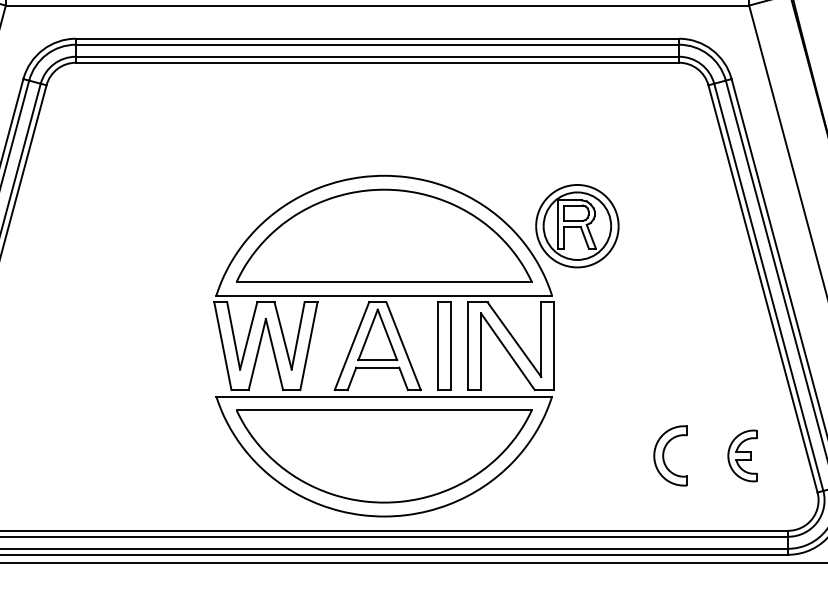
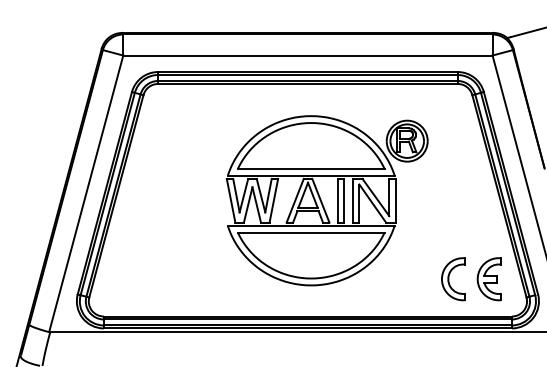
part: (414, 345) -> (326, 200), moved
part: (670, 456) -> (453, 279), size x1.43
part: (740, 456) -> (488, 279), size x1.67

